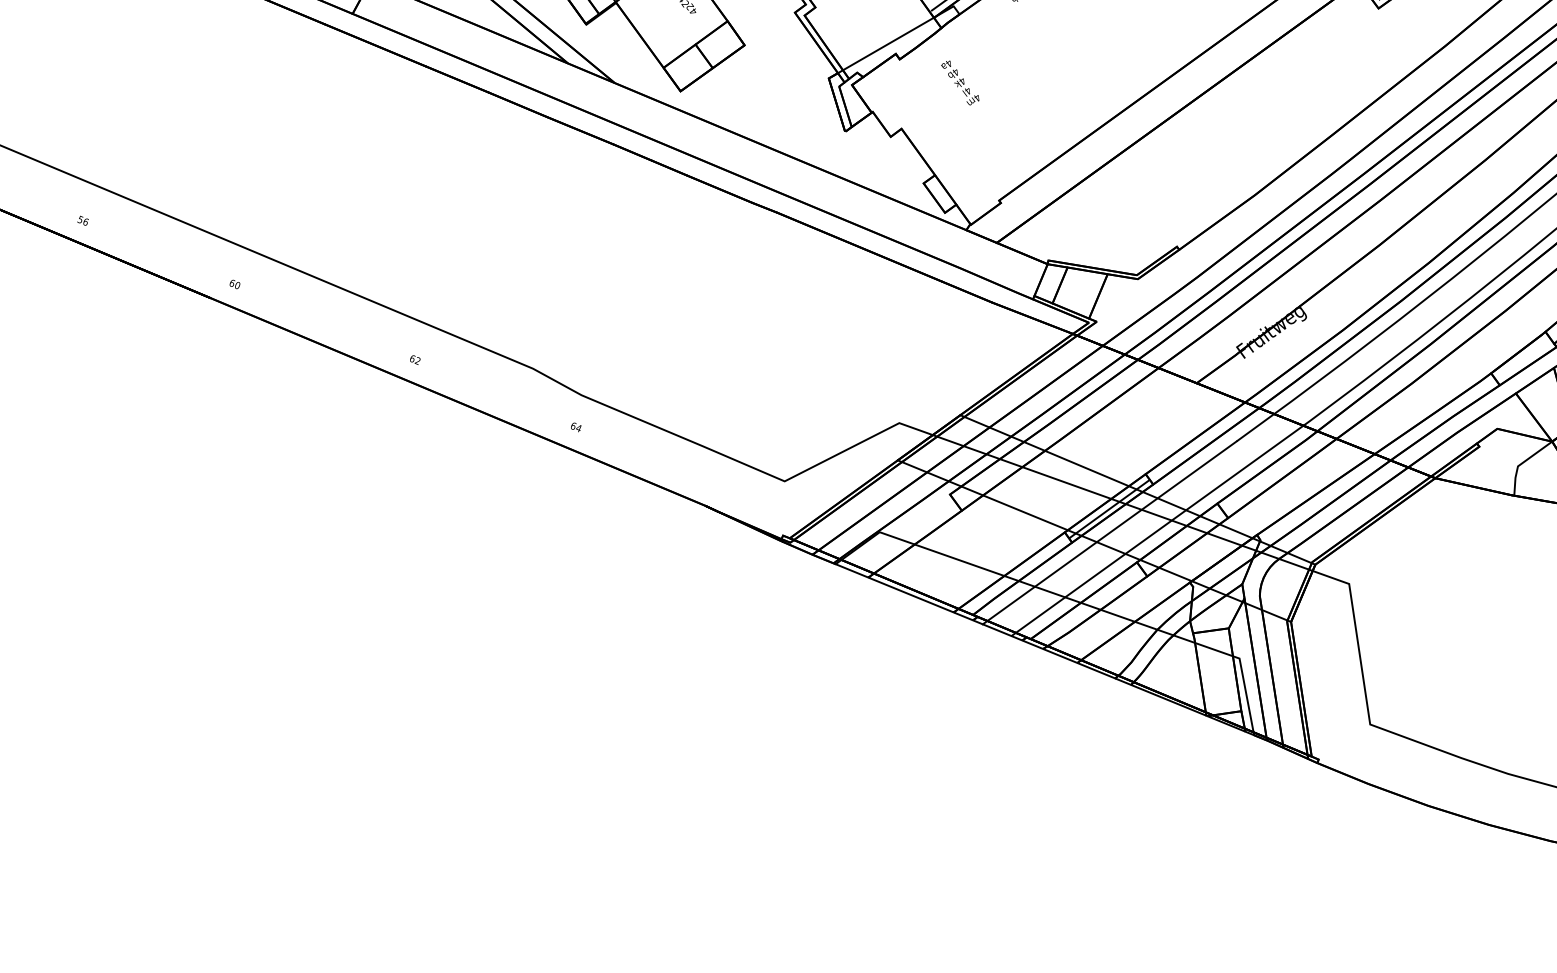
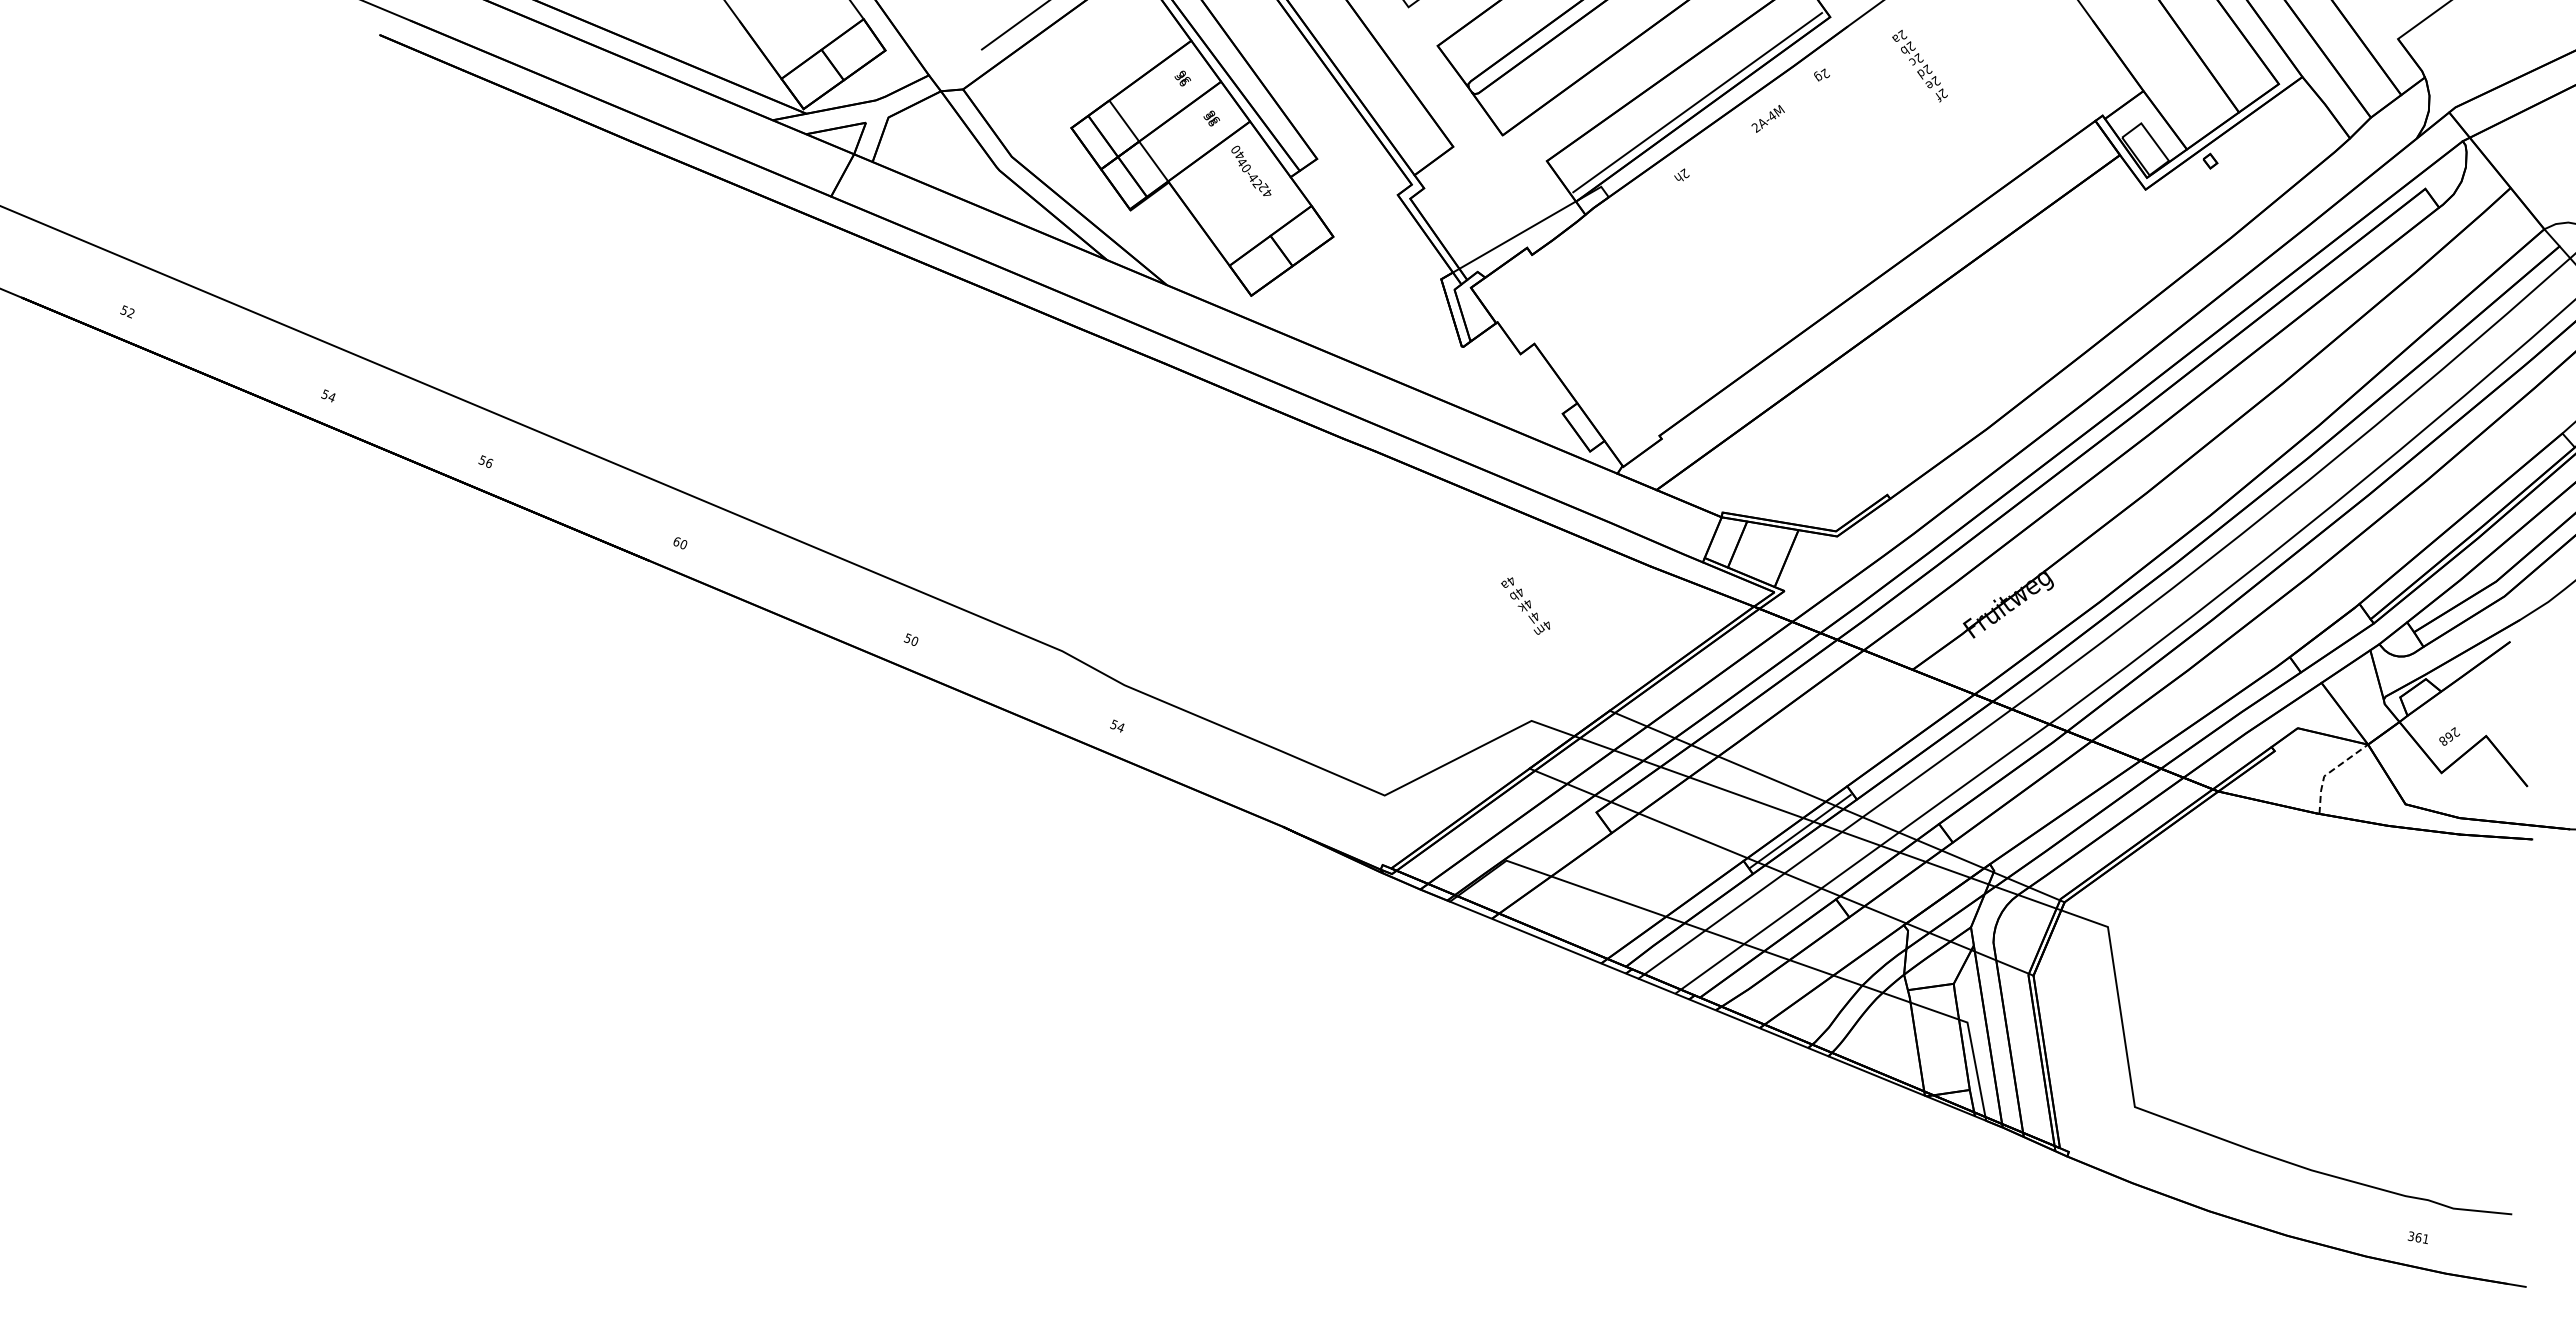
text: (960, 82) -> (1525, 605), moved
text: (414, 359) -> (910, 639), 62 -> 50
text: (573, 425) -> (1113, 724), 64 -> 54
line: (1522, 463) -> (2329, 772), solid -> dashed

